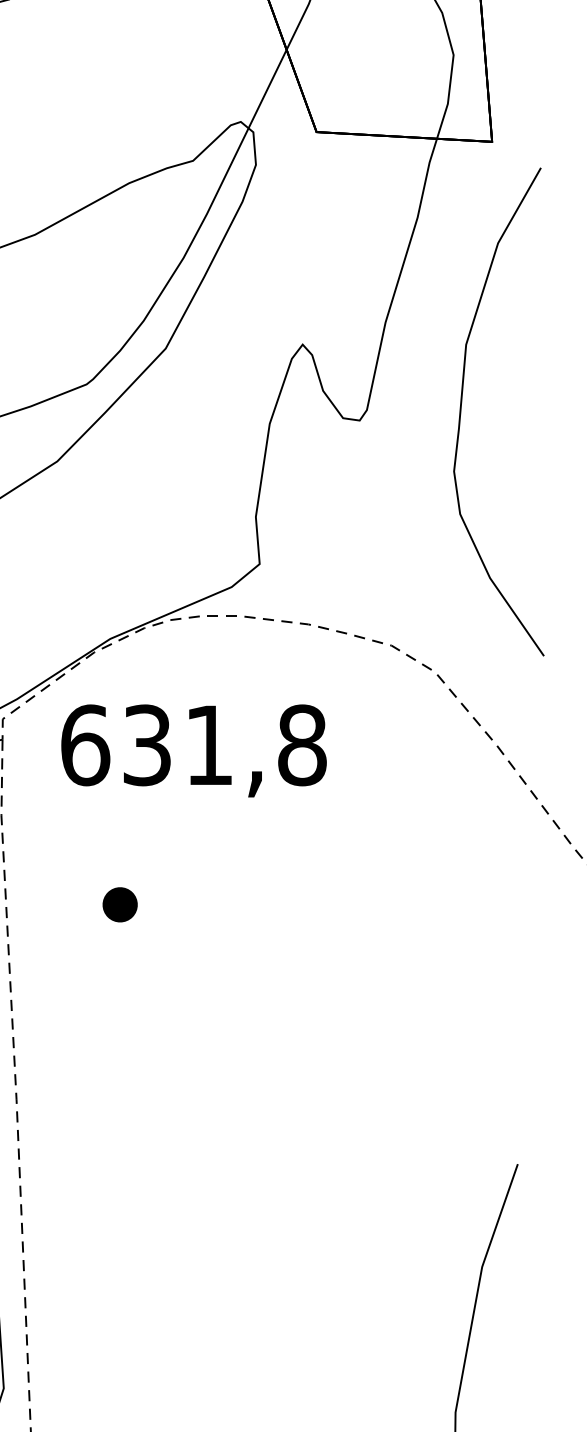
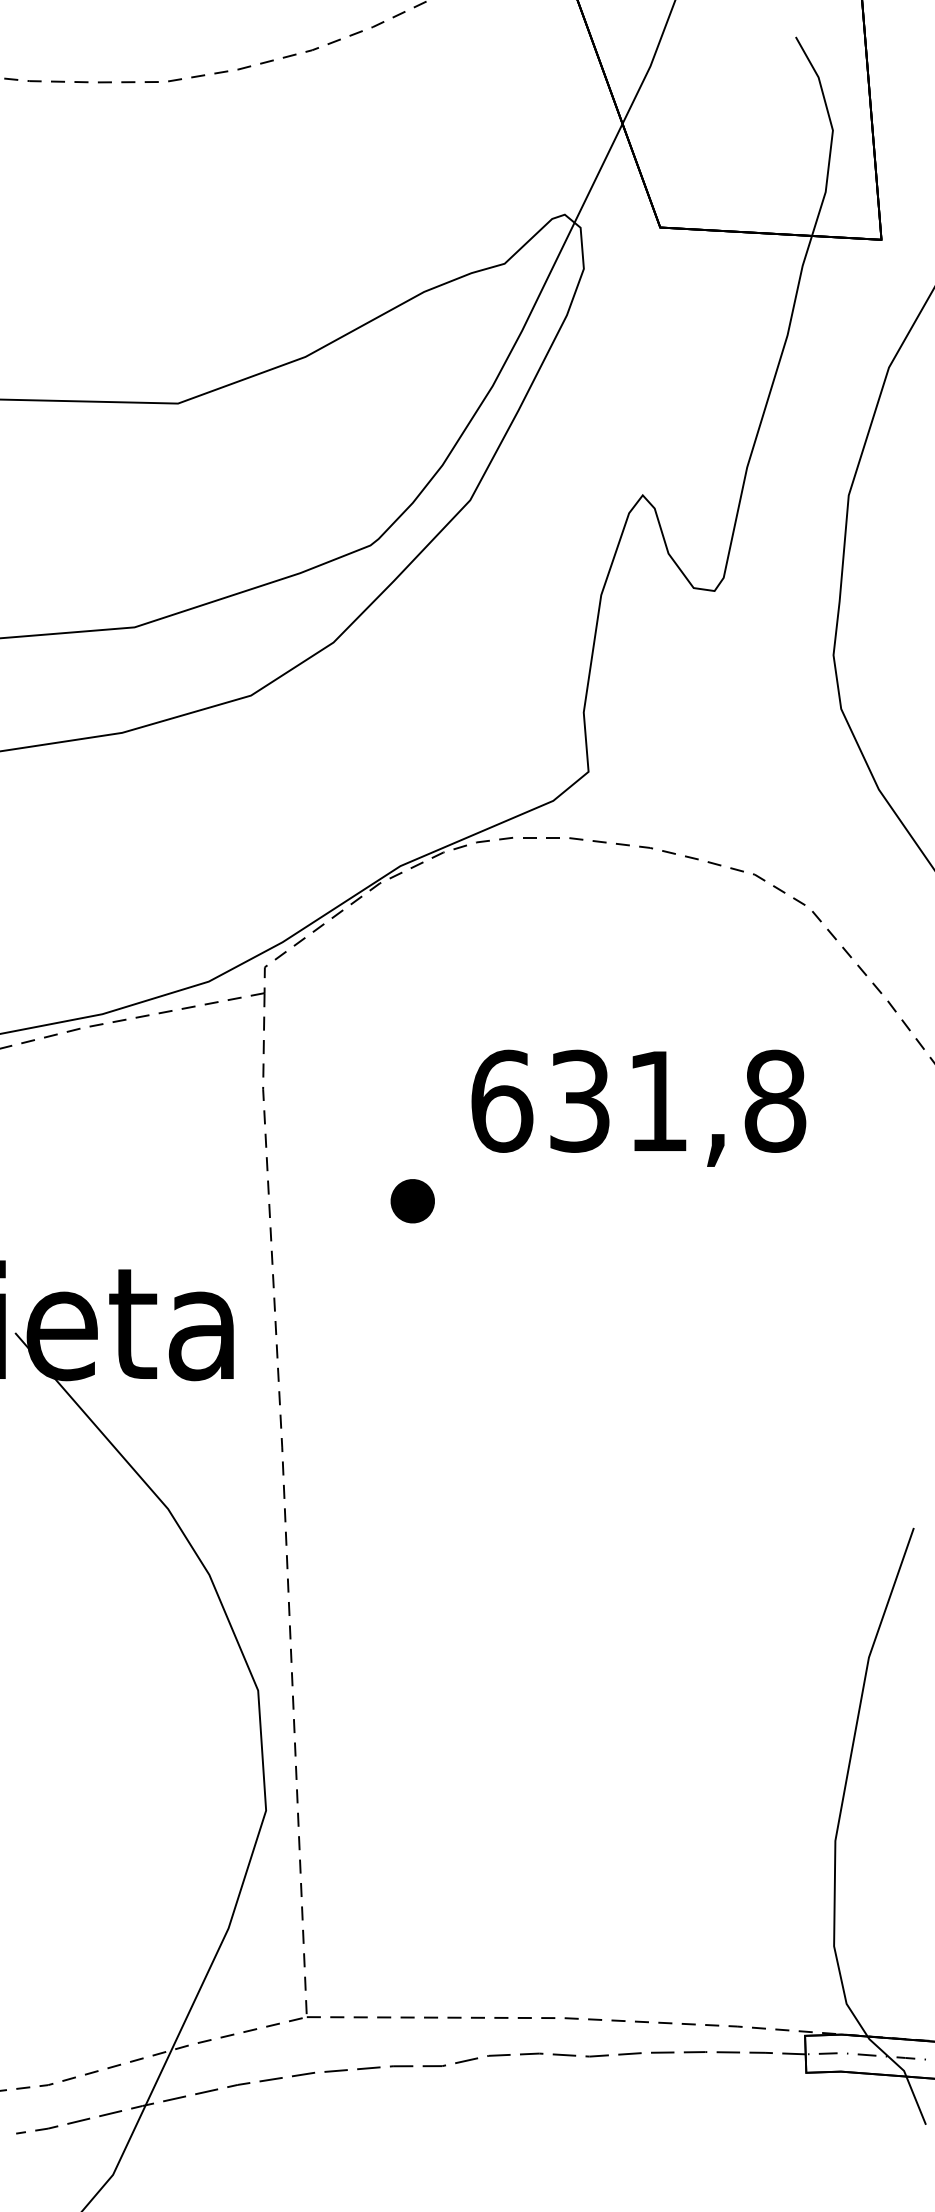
text: (193, 750) -> (638, 1107), moved

